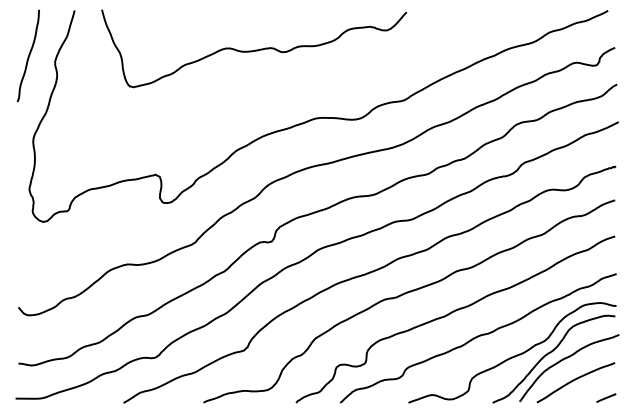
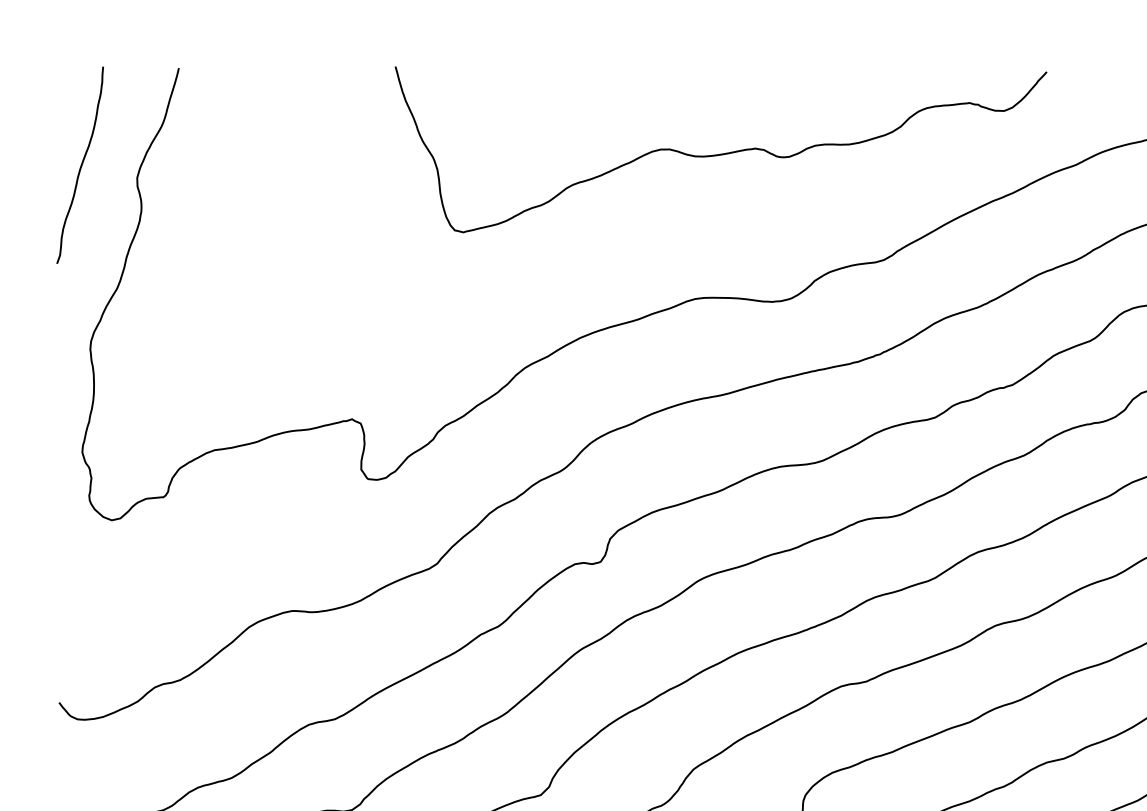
curve: (255, 49) -> (723, 151), moved

